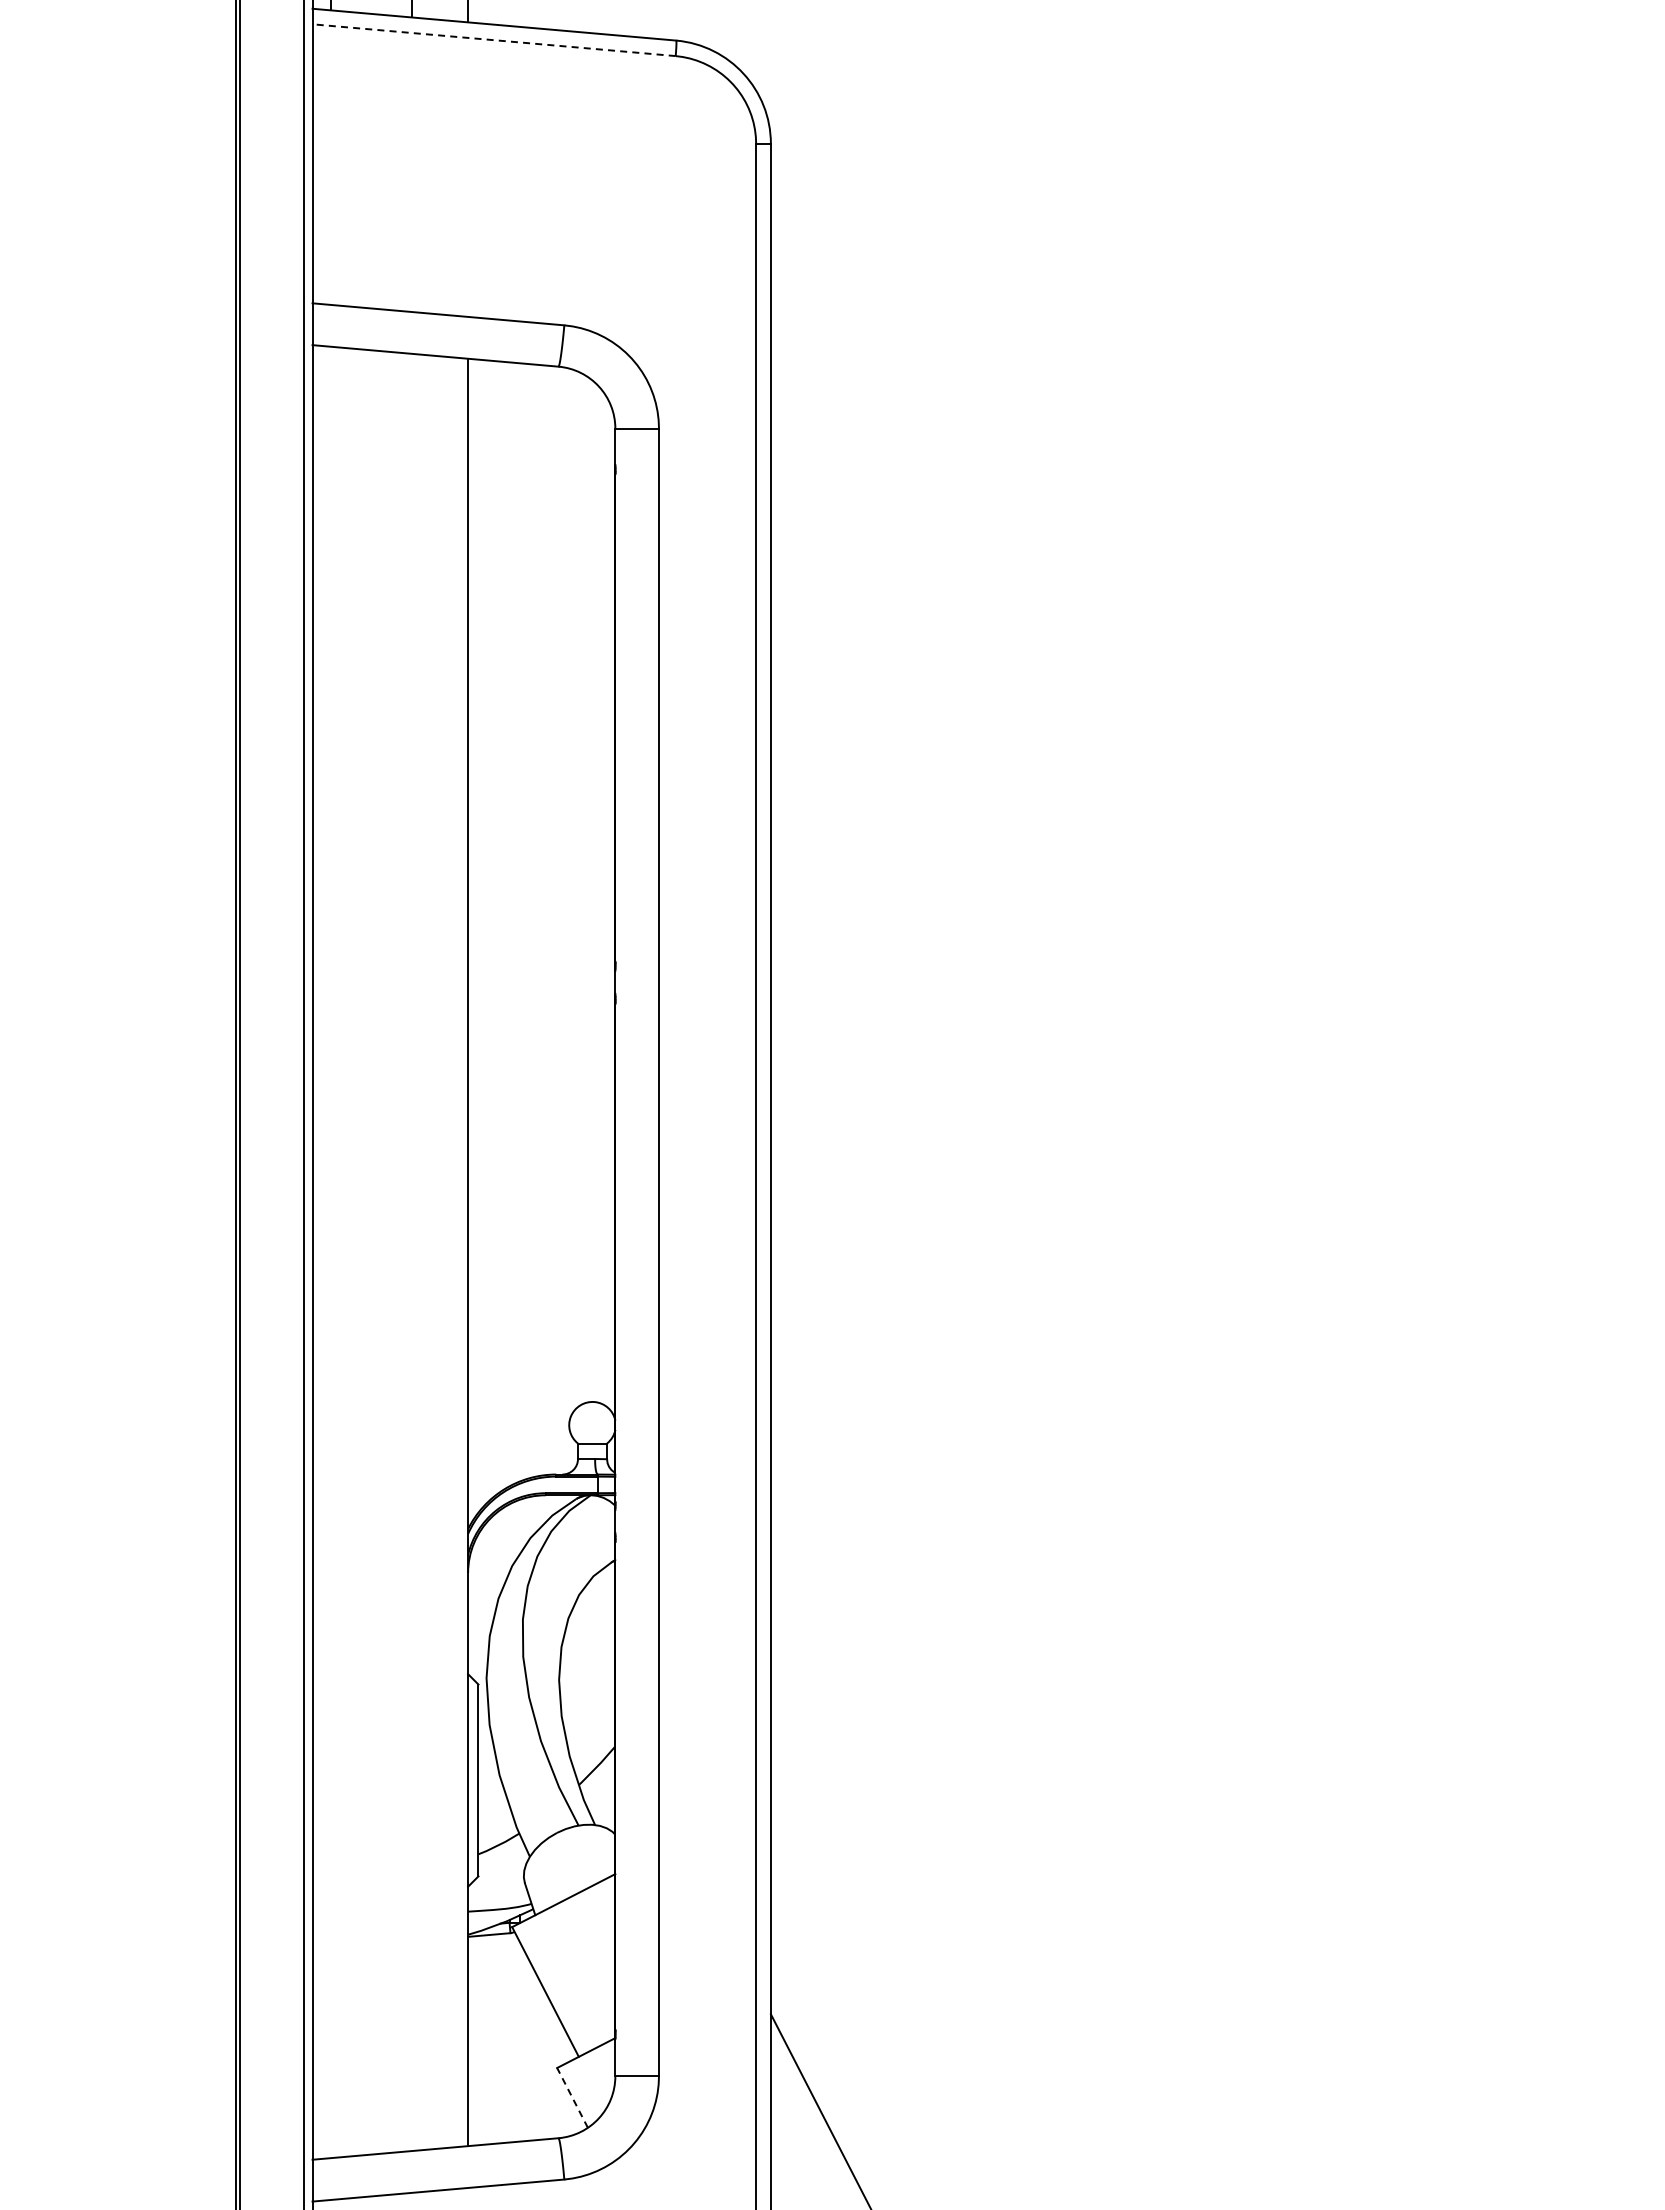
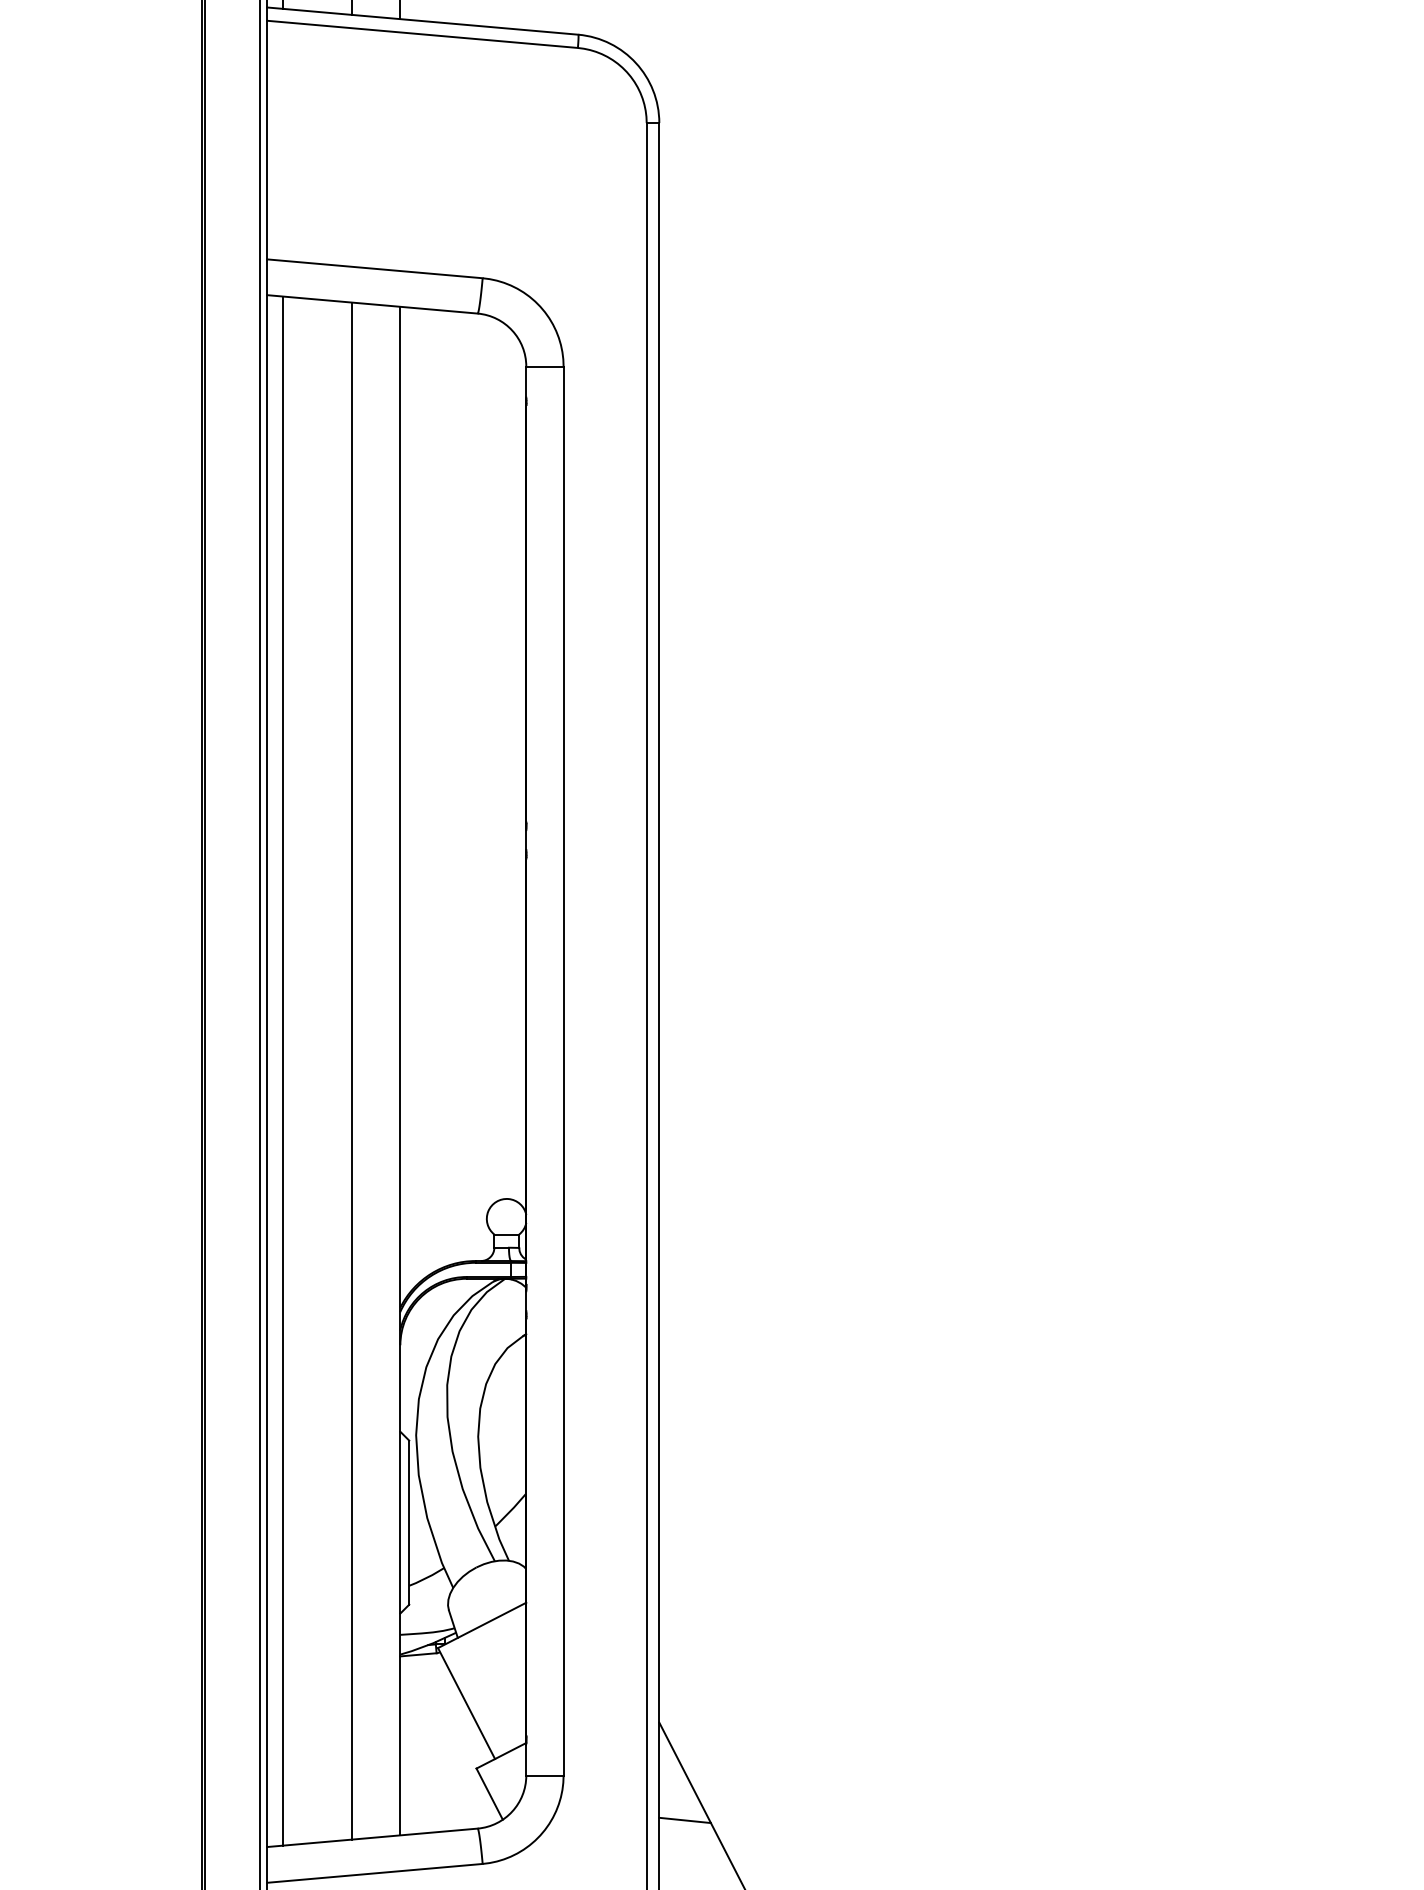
line: (493, 40) -> (422, 34), dashed -> solid
line: (331, 1252) -> (283, 1071), added
line: (411, 1252) -> (351, 1071), added
line: (572, 2097) -> (489, 1793), dashed -> solid
line: (800, 2128) -> (684, 1820), added

